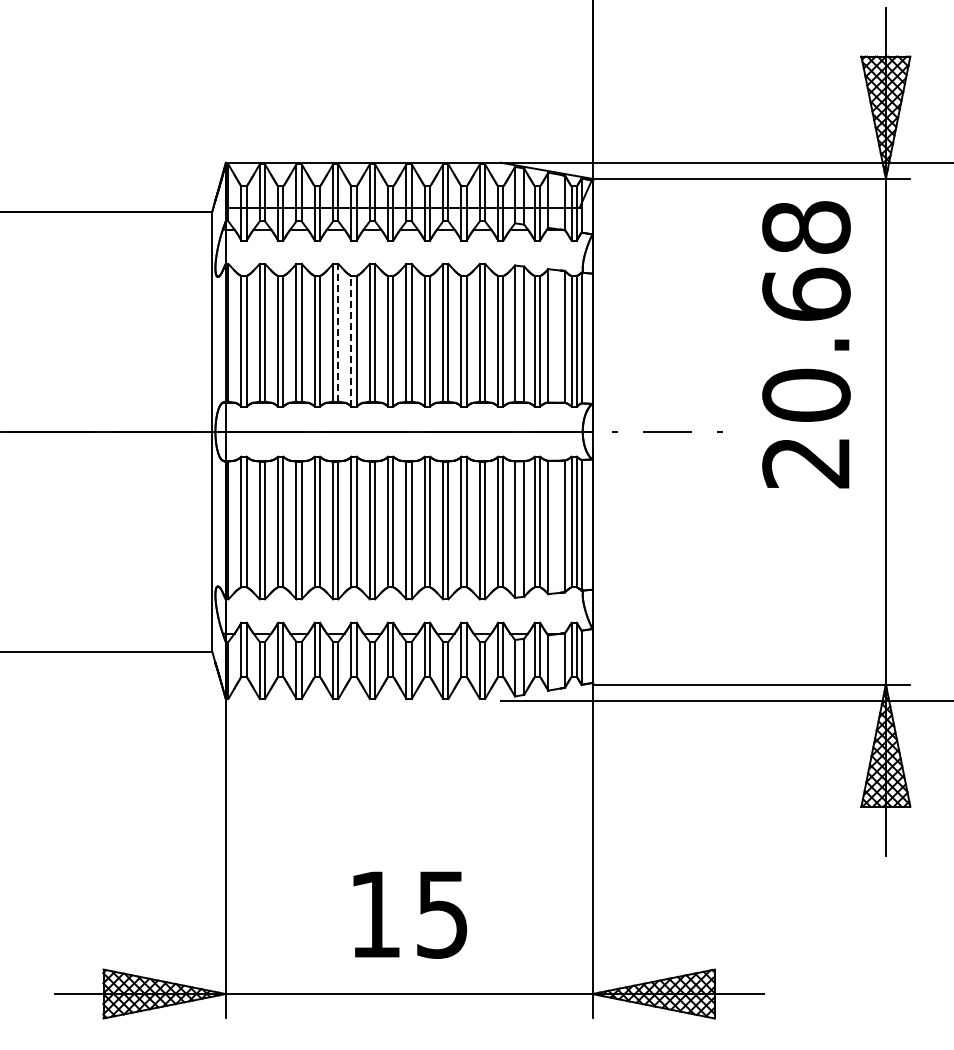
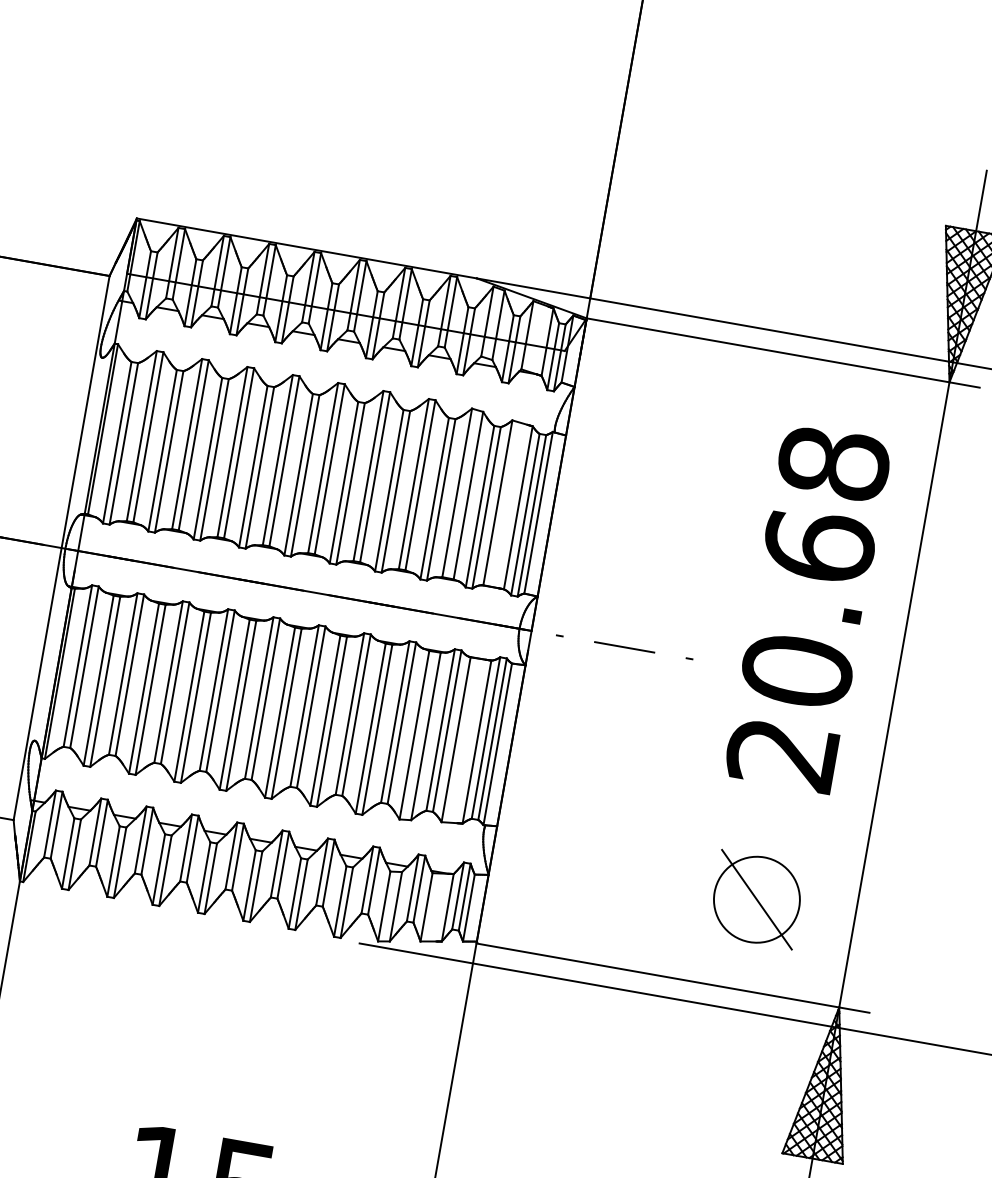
line: (338, 332) -> (239, 452), dashed -> solid
line: (351, 340) -> (253, 465), dashed -> solid
text: (806, 344) -> (808, 608), moved
part: (806, 611) -> (756, 899), added

